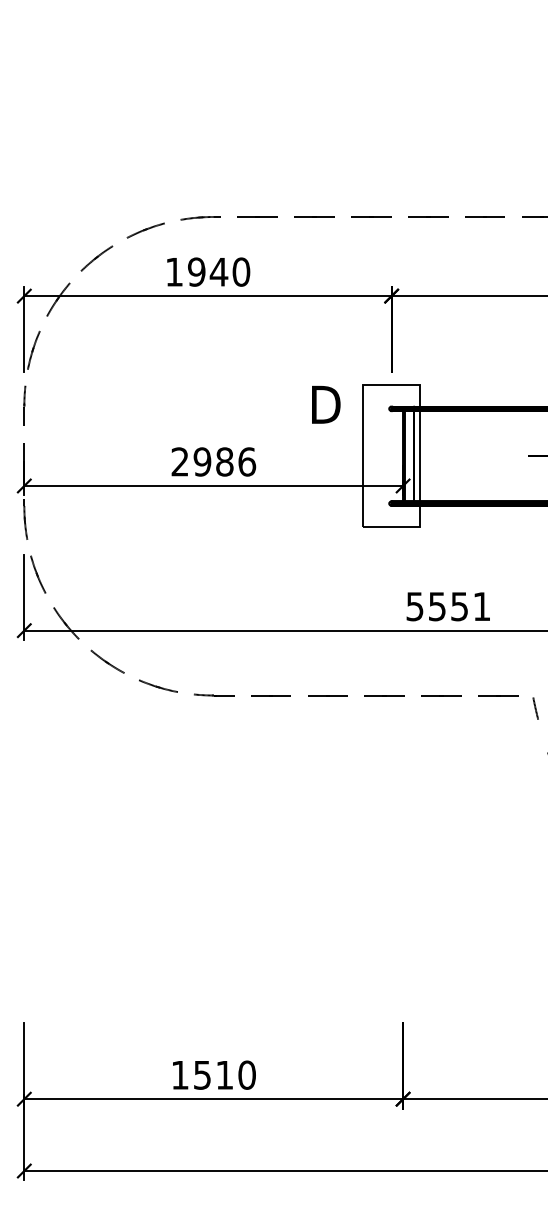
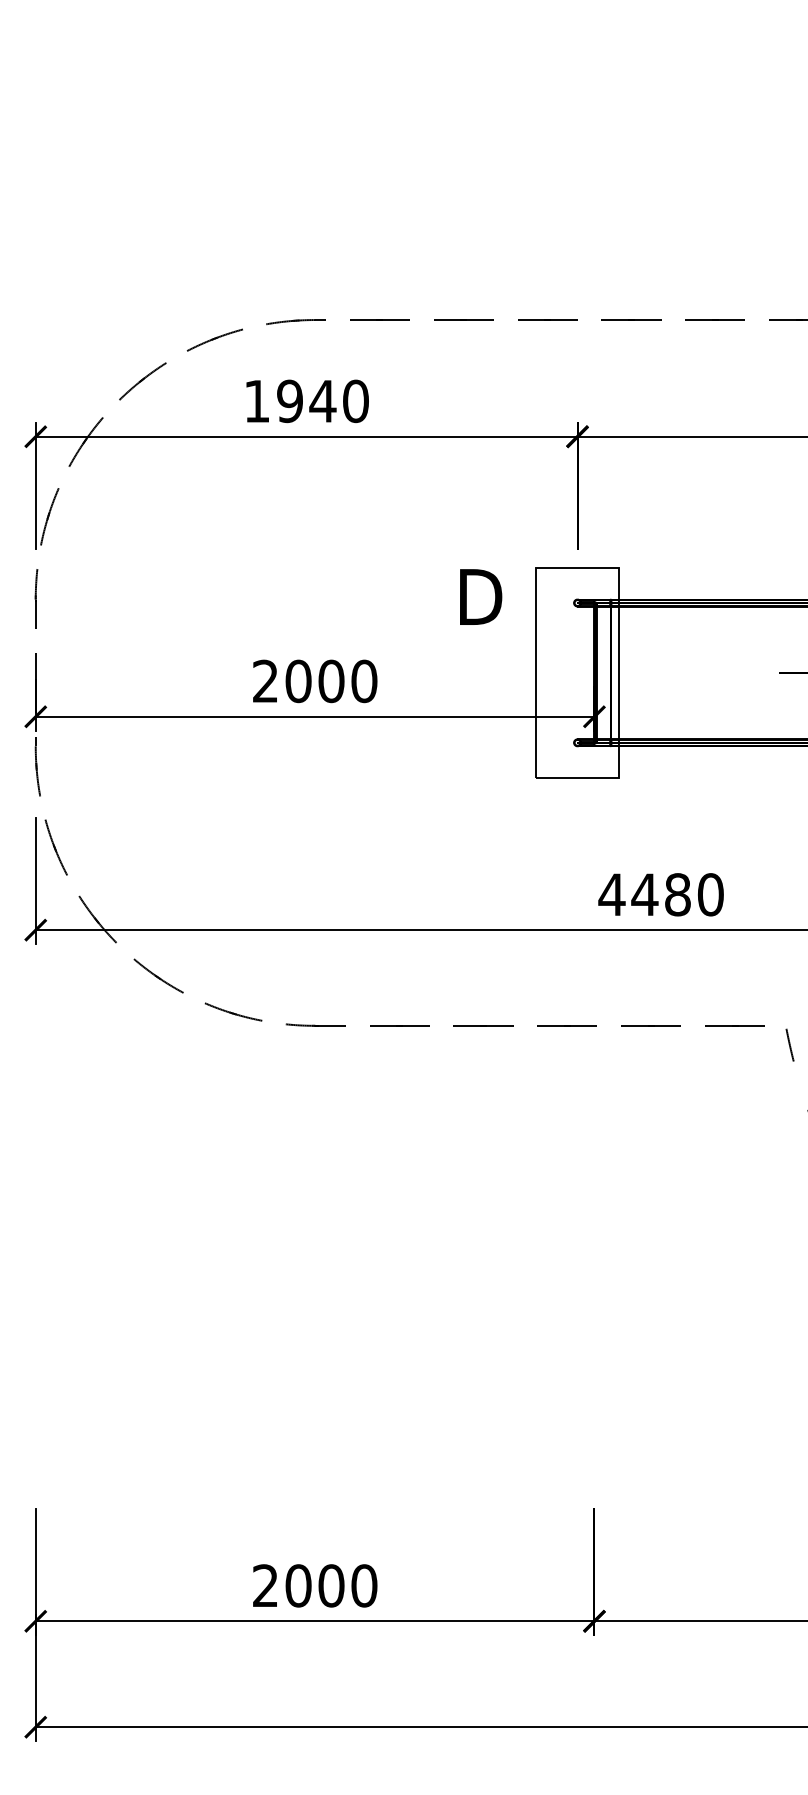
text: (224, 461) -> (330, 680), 2986 -> 2000
text: (447, 606) -> (659, 894), 5551 -> 4480
text: (202, 1074) -> (298, 1584), 1510 -> 2000

